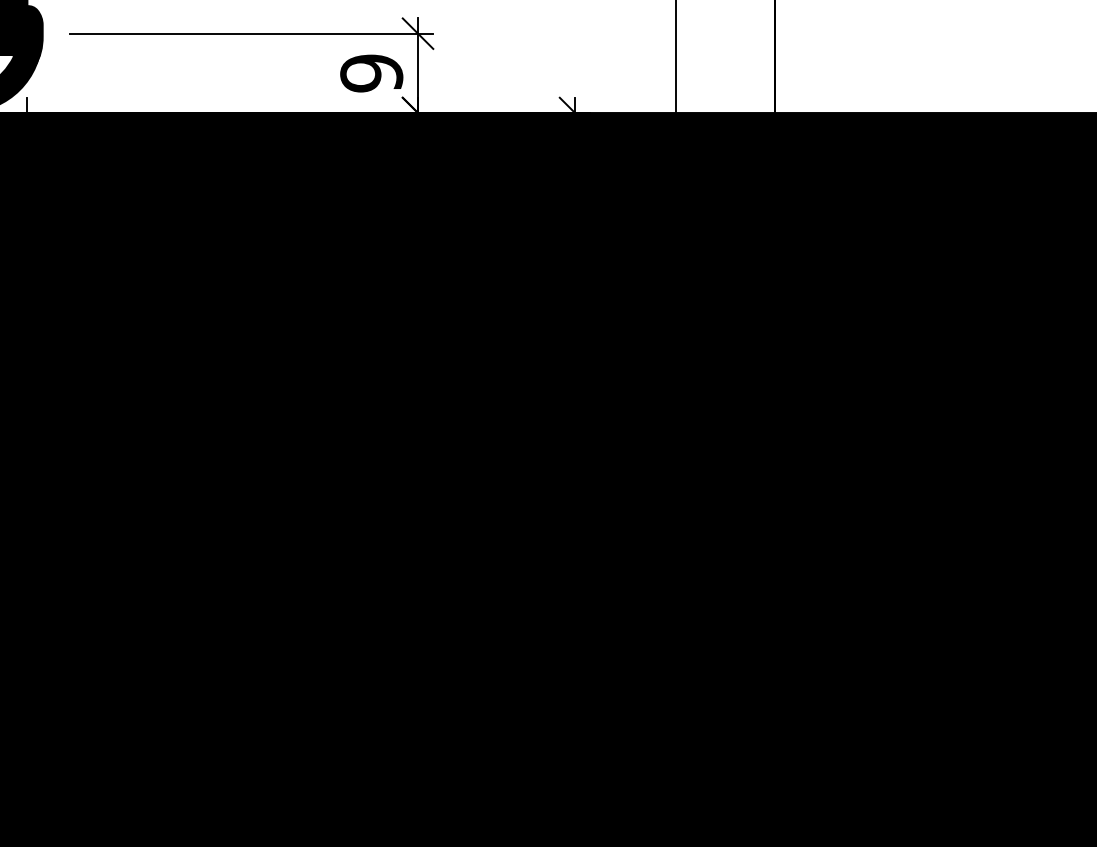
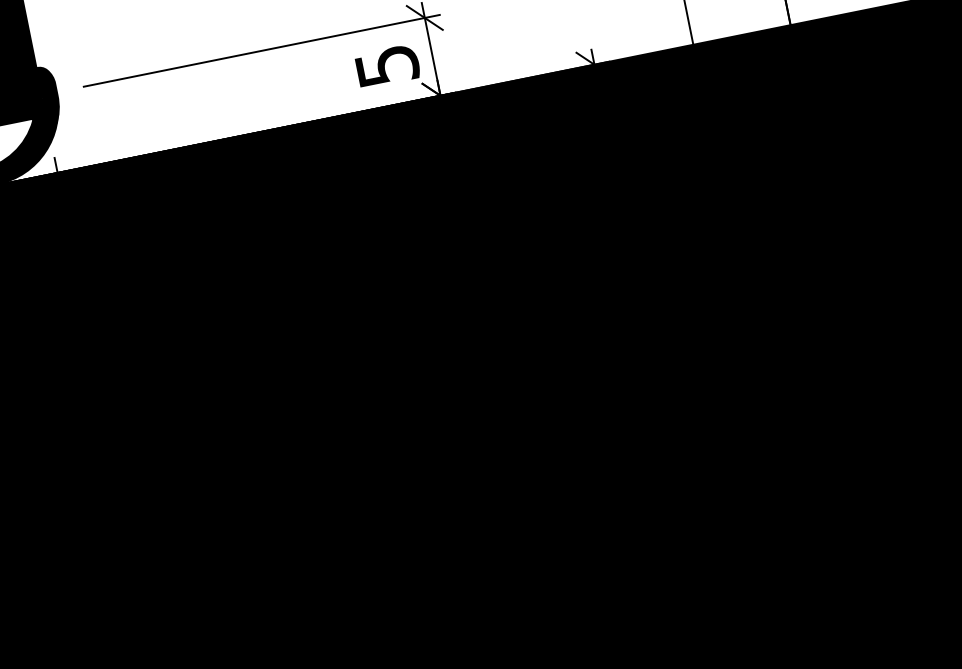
text: (371, 73) -> (387, 66), 9 -> 5

